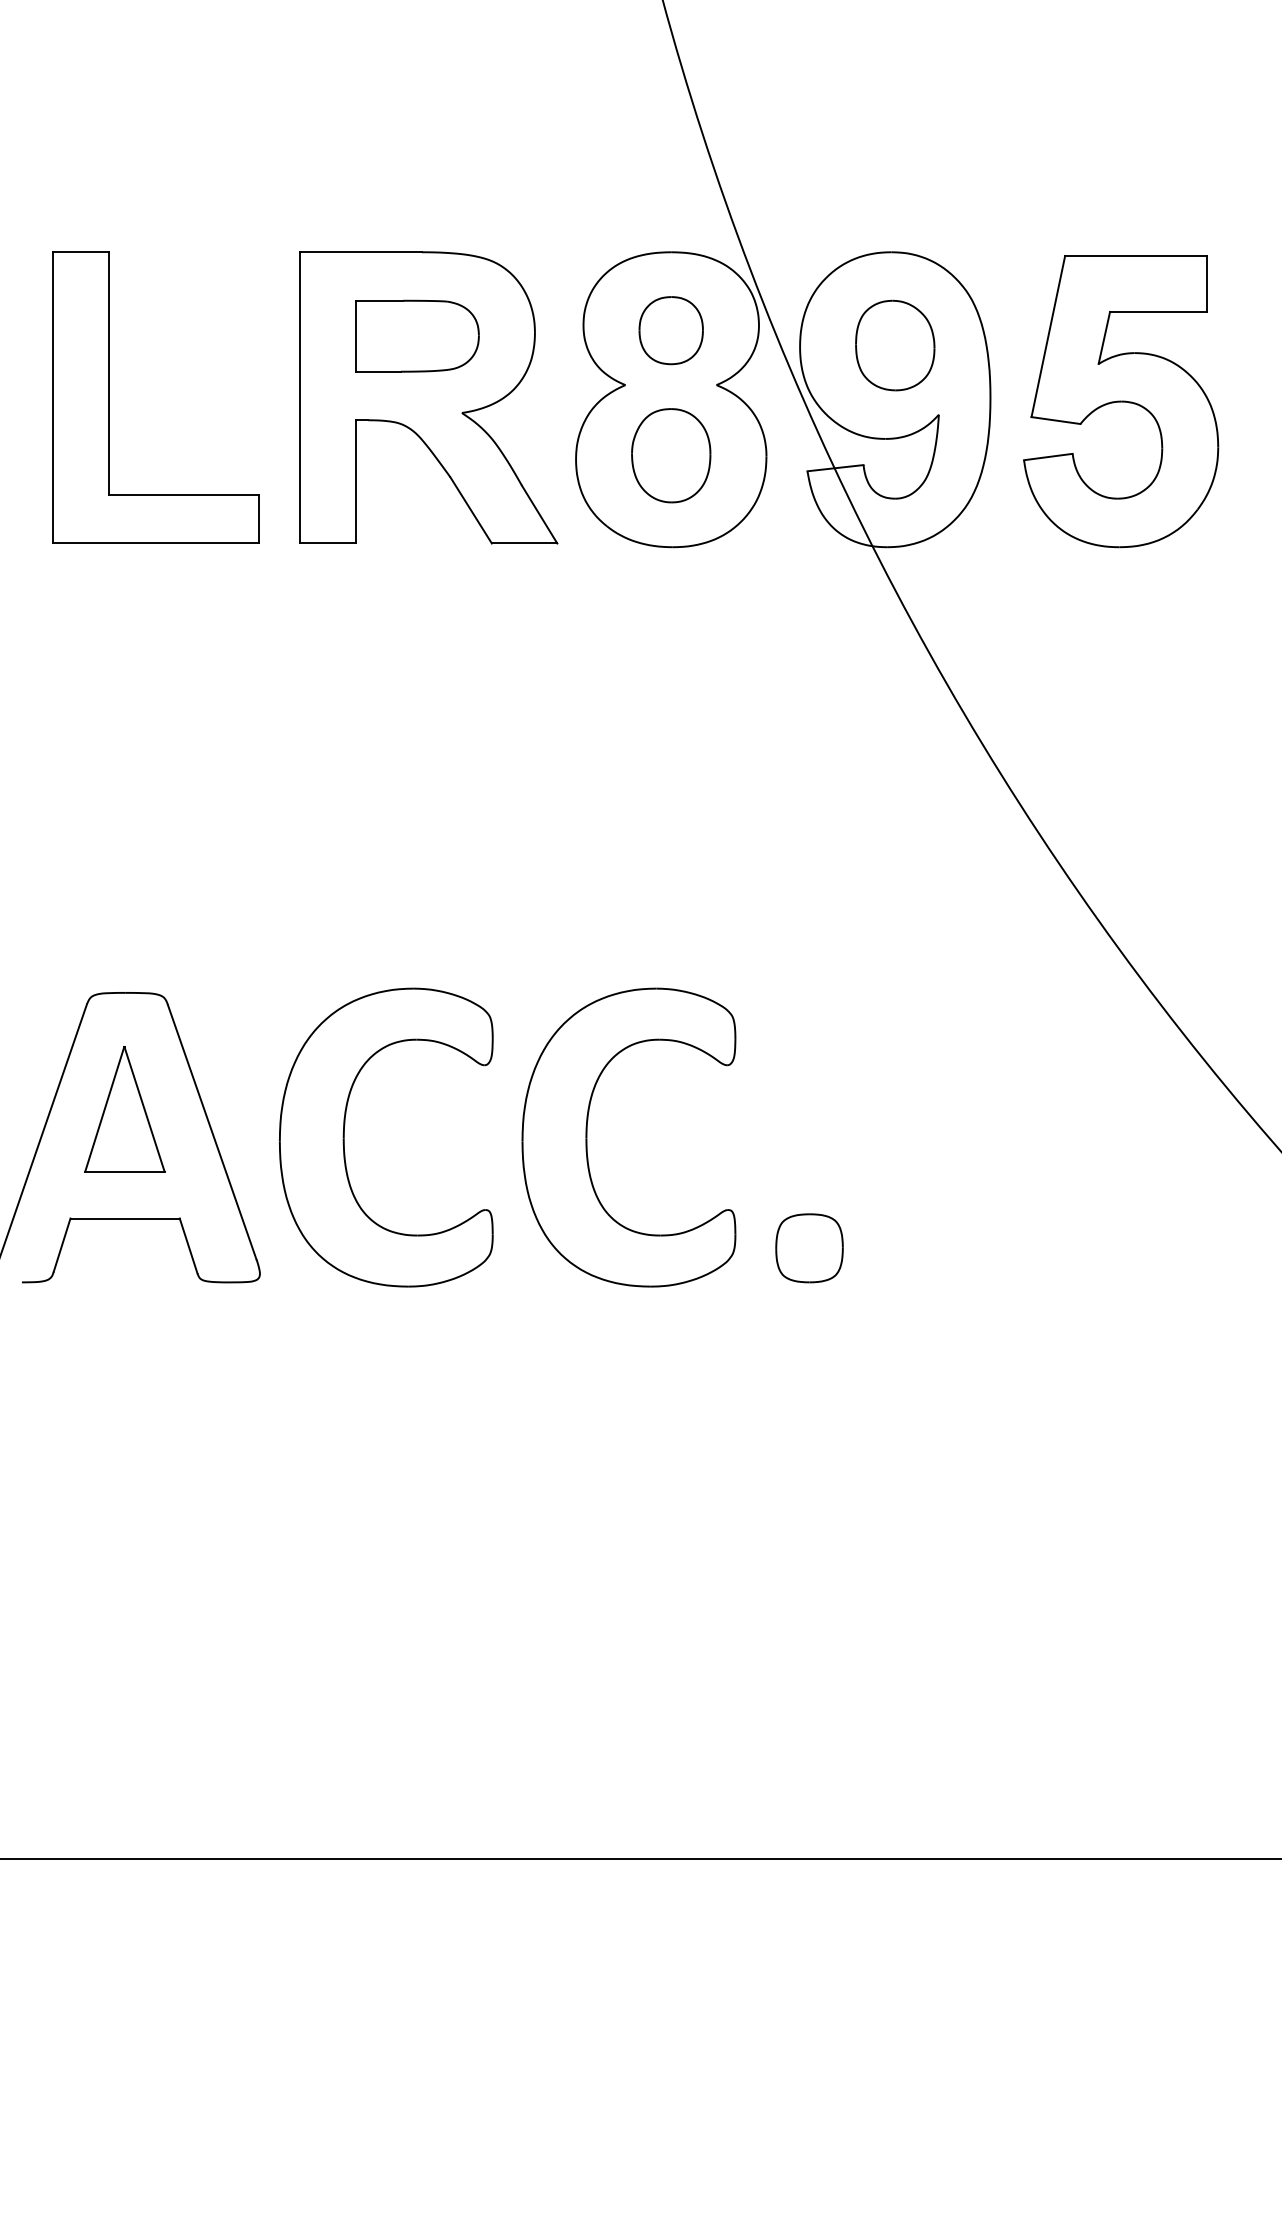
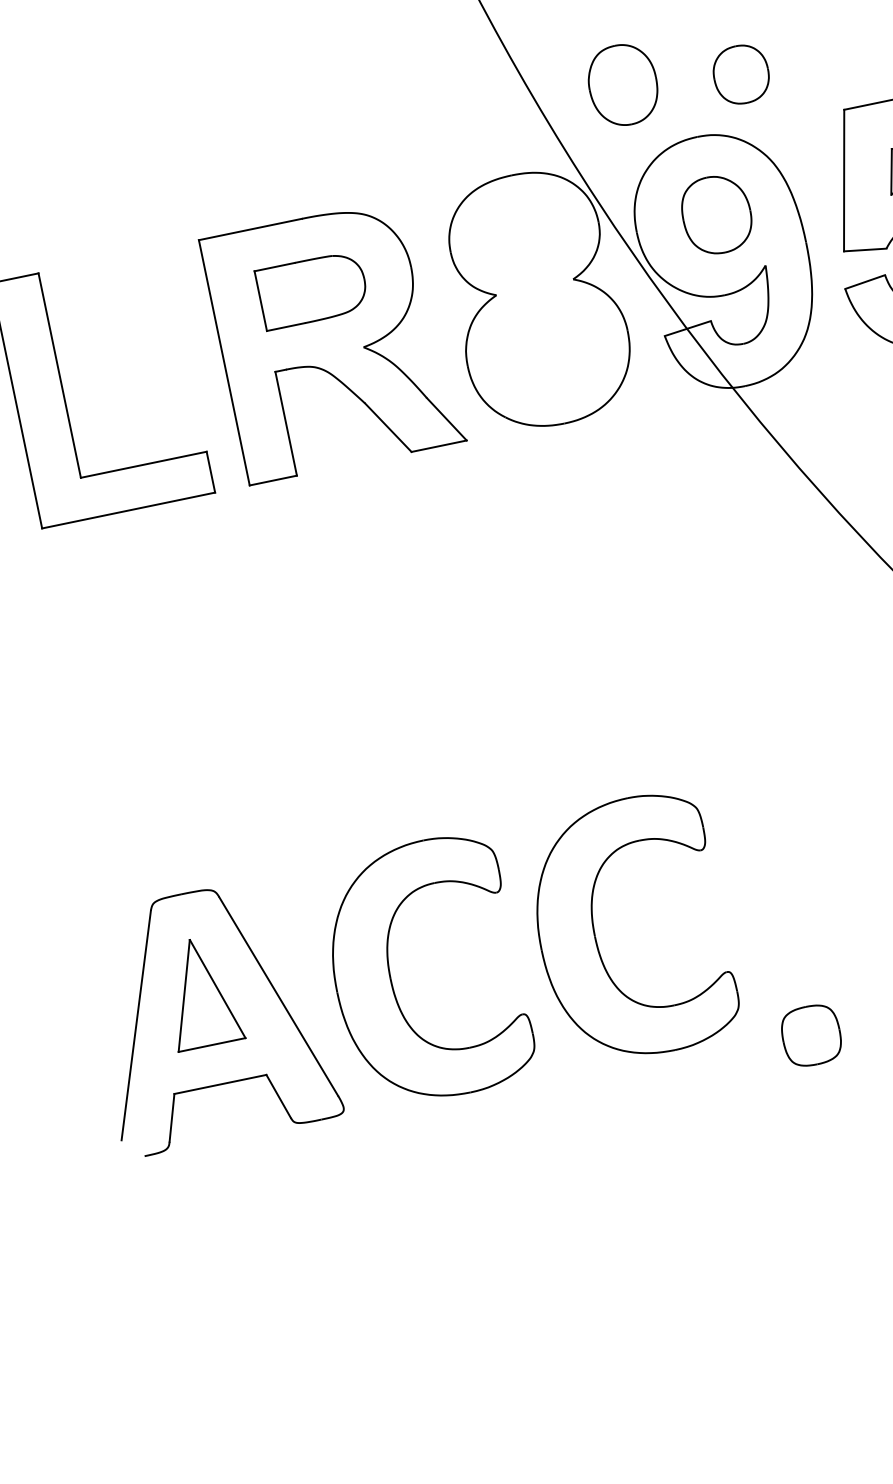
part: (670, 330) -> (740, 74), moved
part: (671, 455) -> (623, 84), moved
part: (809, 1248) -> (811, 1035), moved

